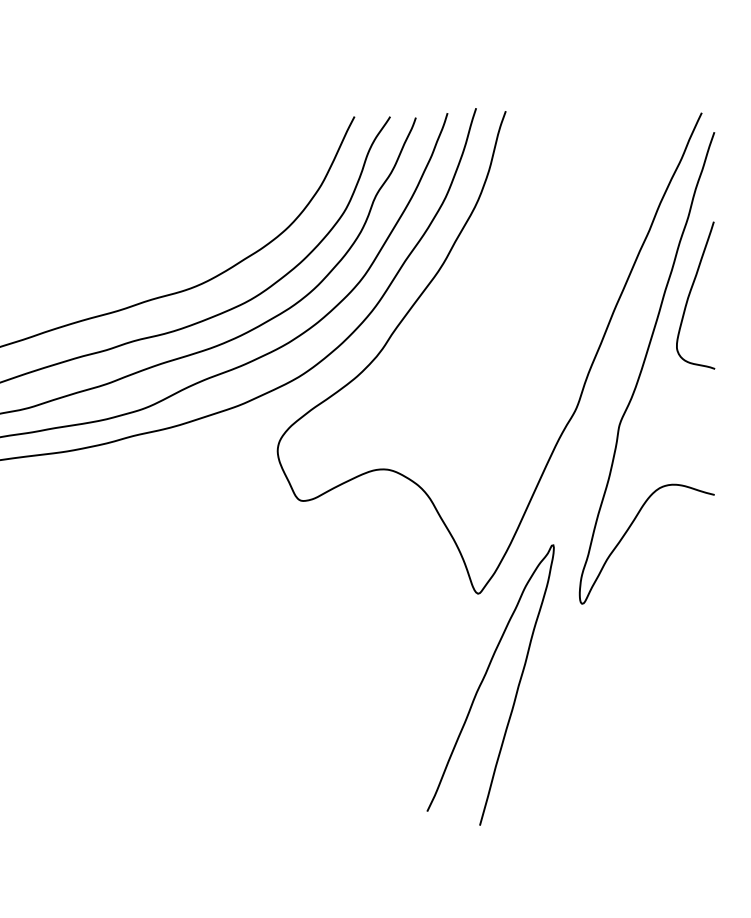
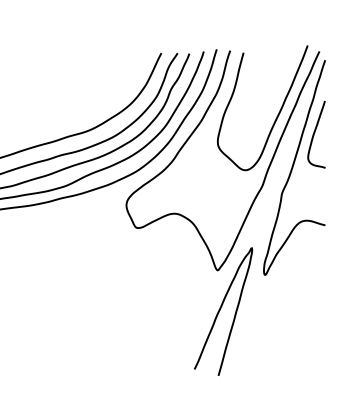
curve: (607, 255) -> (276, 116), added

